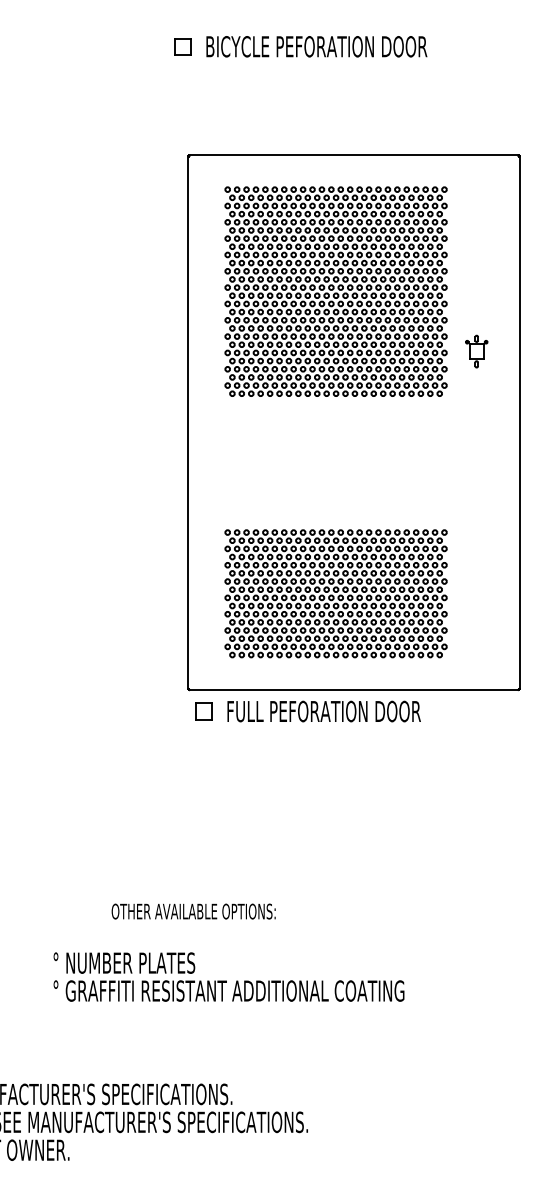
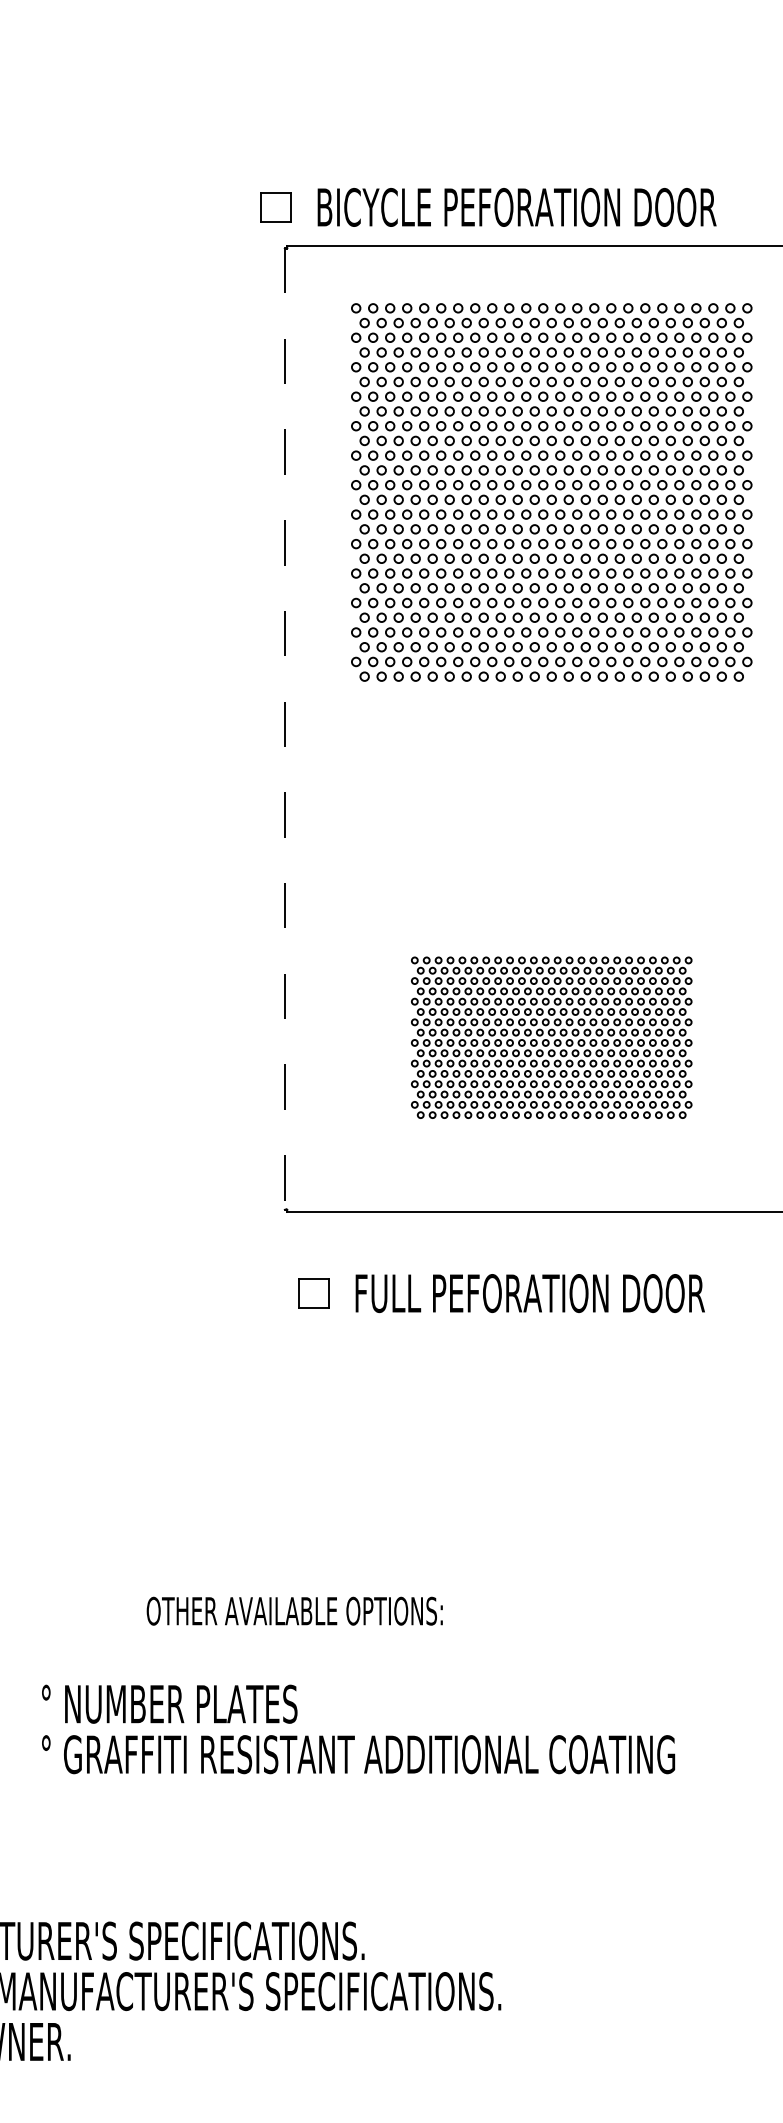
part: (300, 46) -> (487, 206), moved
line: (188, 422) -> (285, 728), solid -> dashed
part: (335, 593) -> (550, 1037), size x0.7
part: (307, 711) -> (500, 1293), moved

